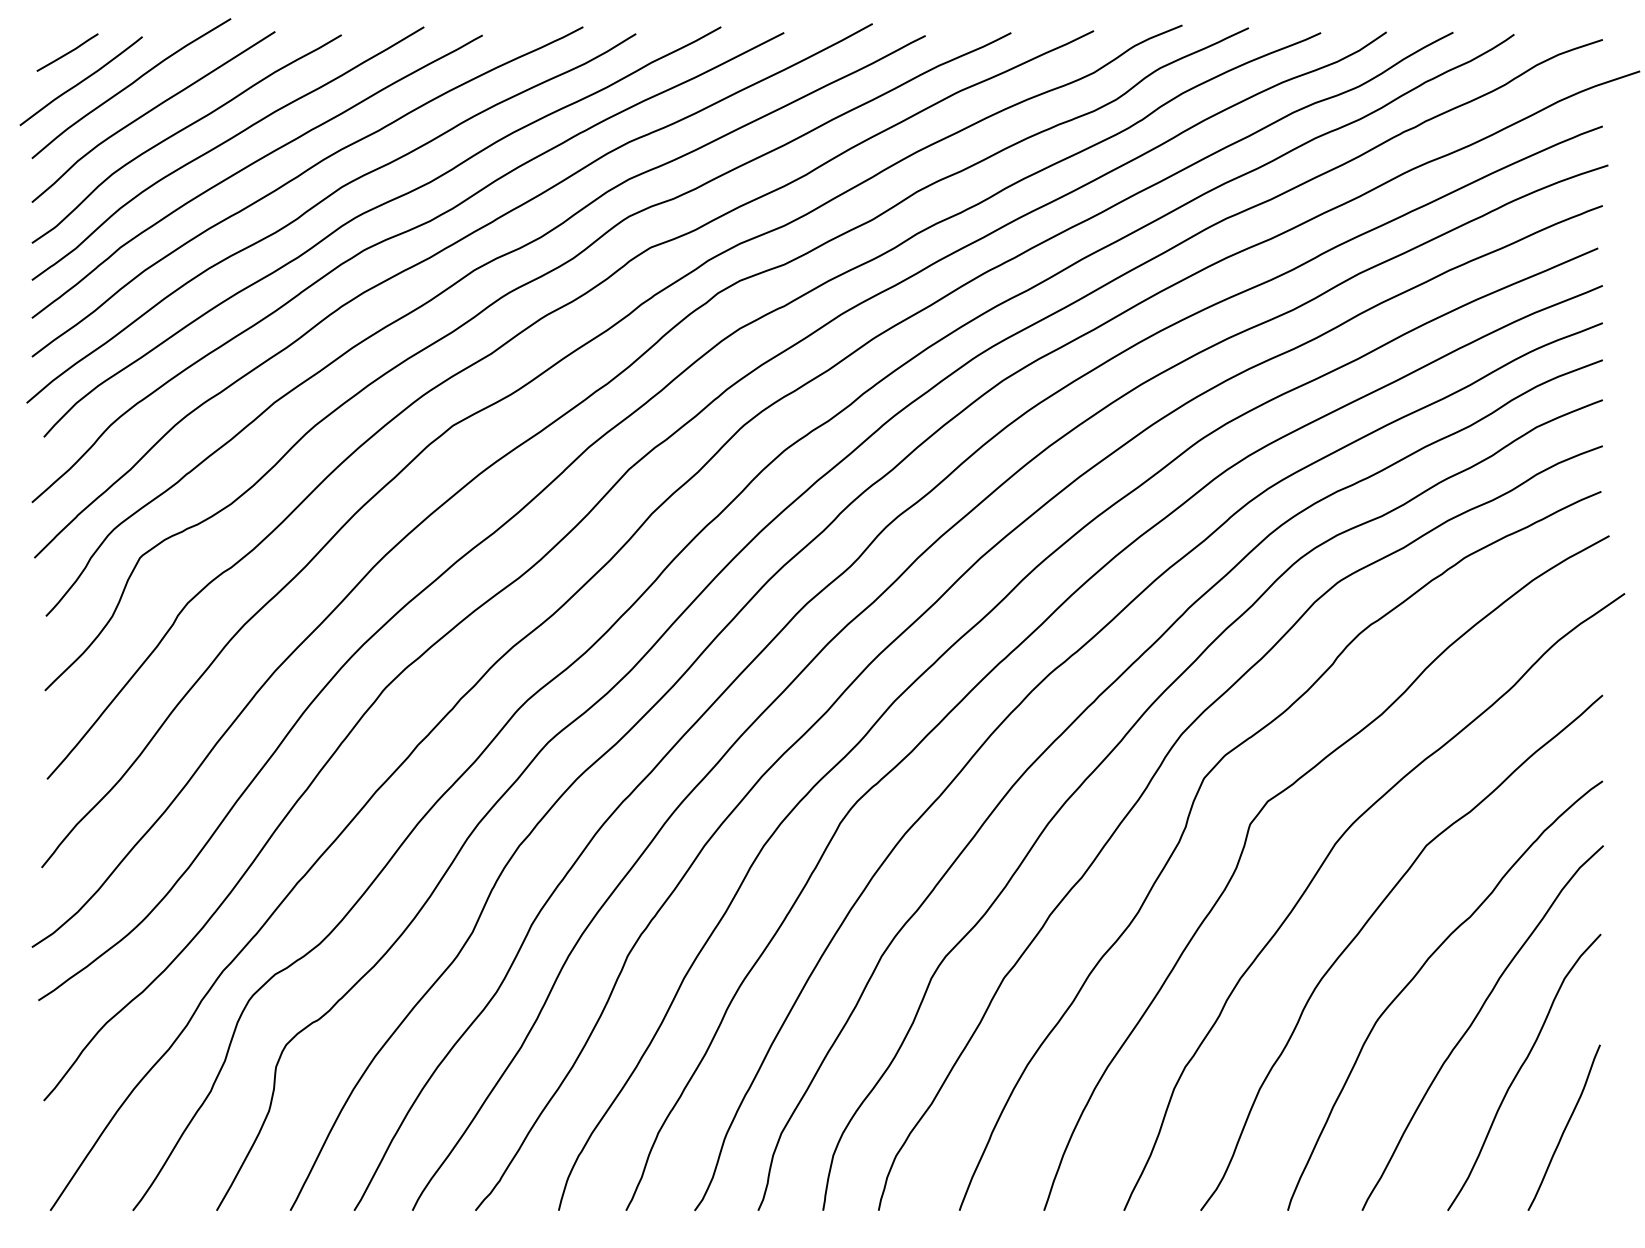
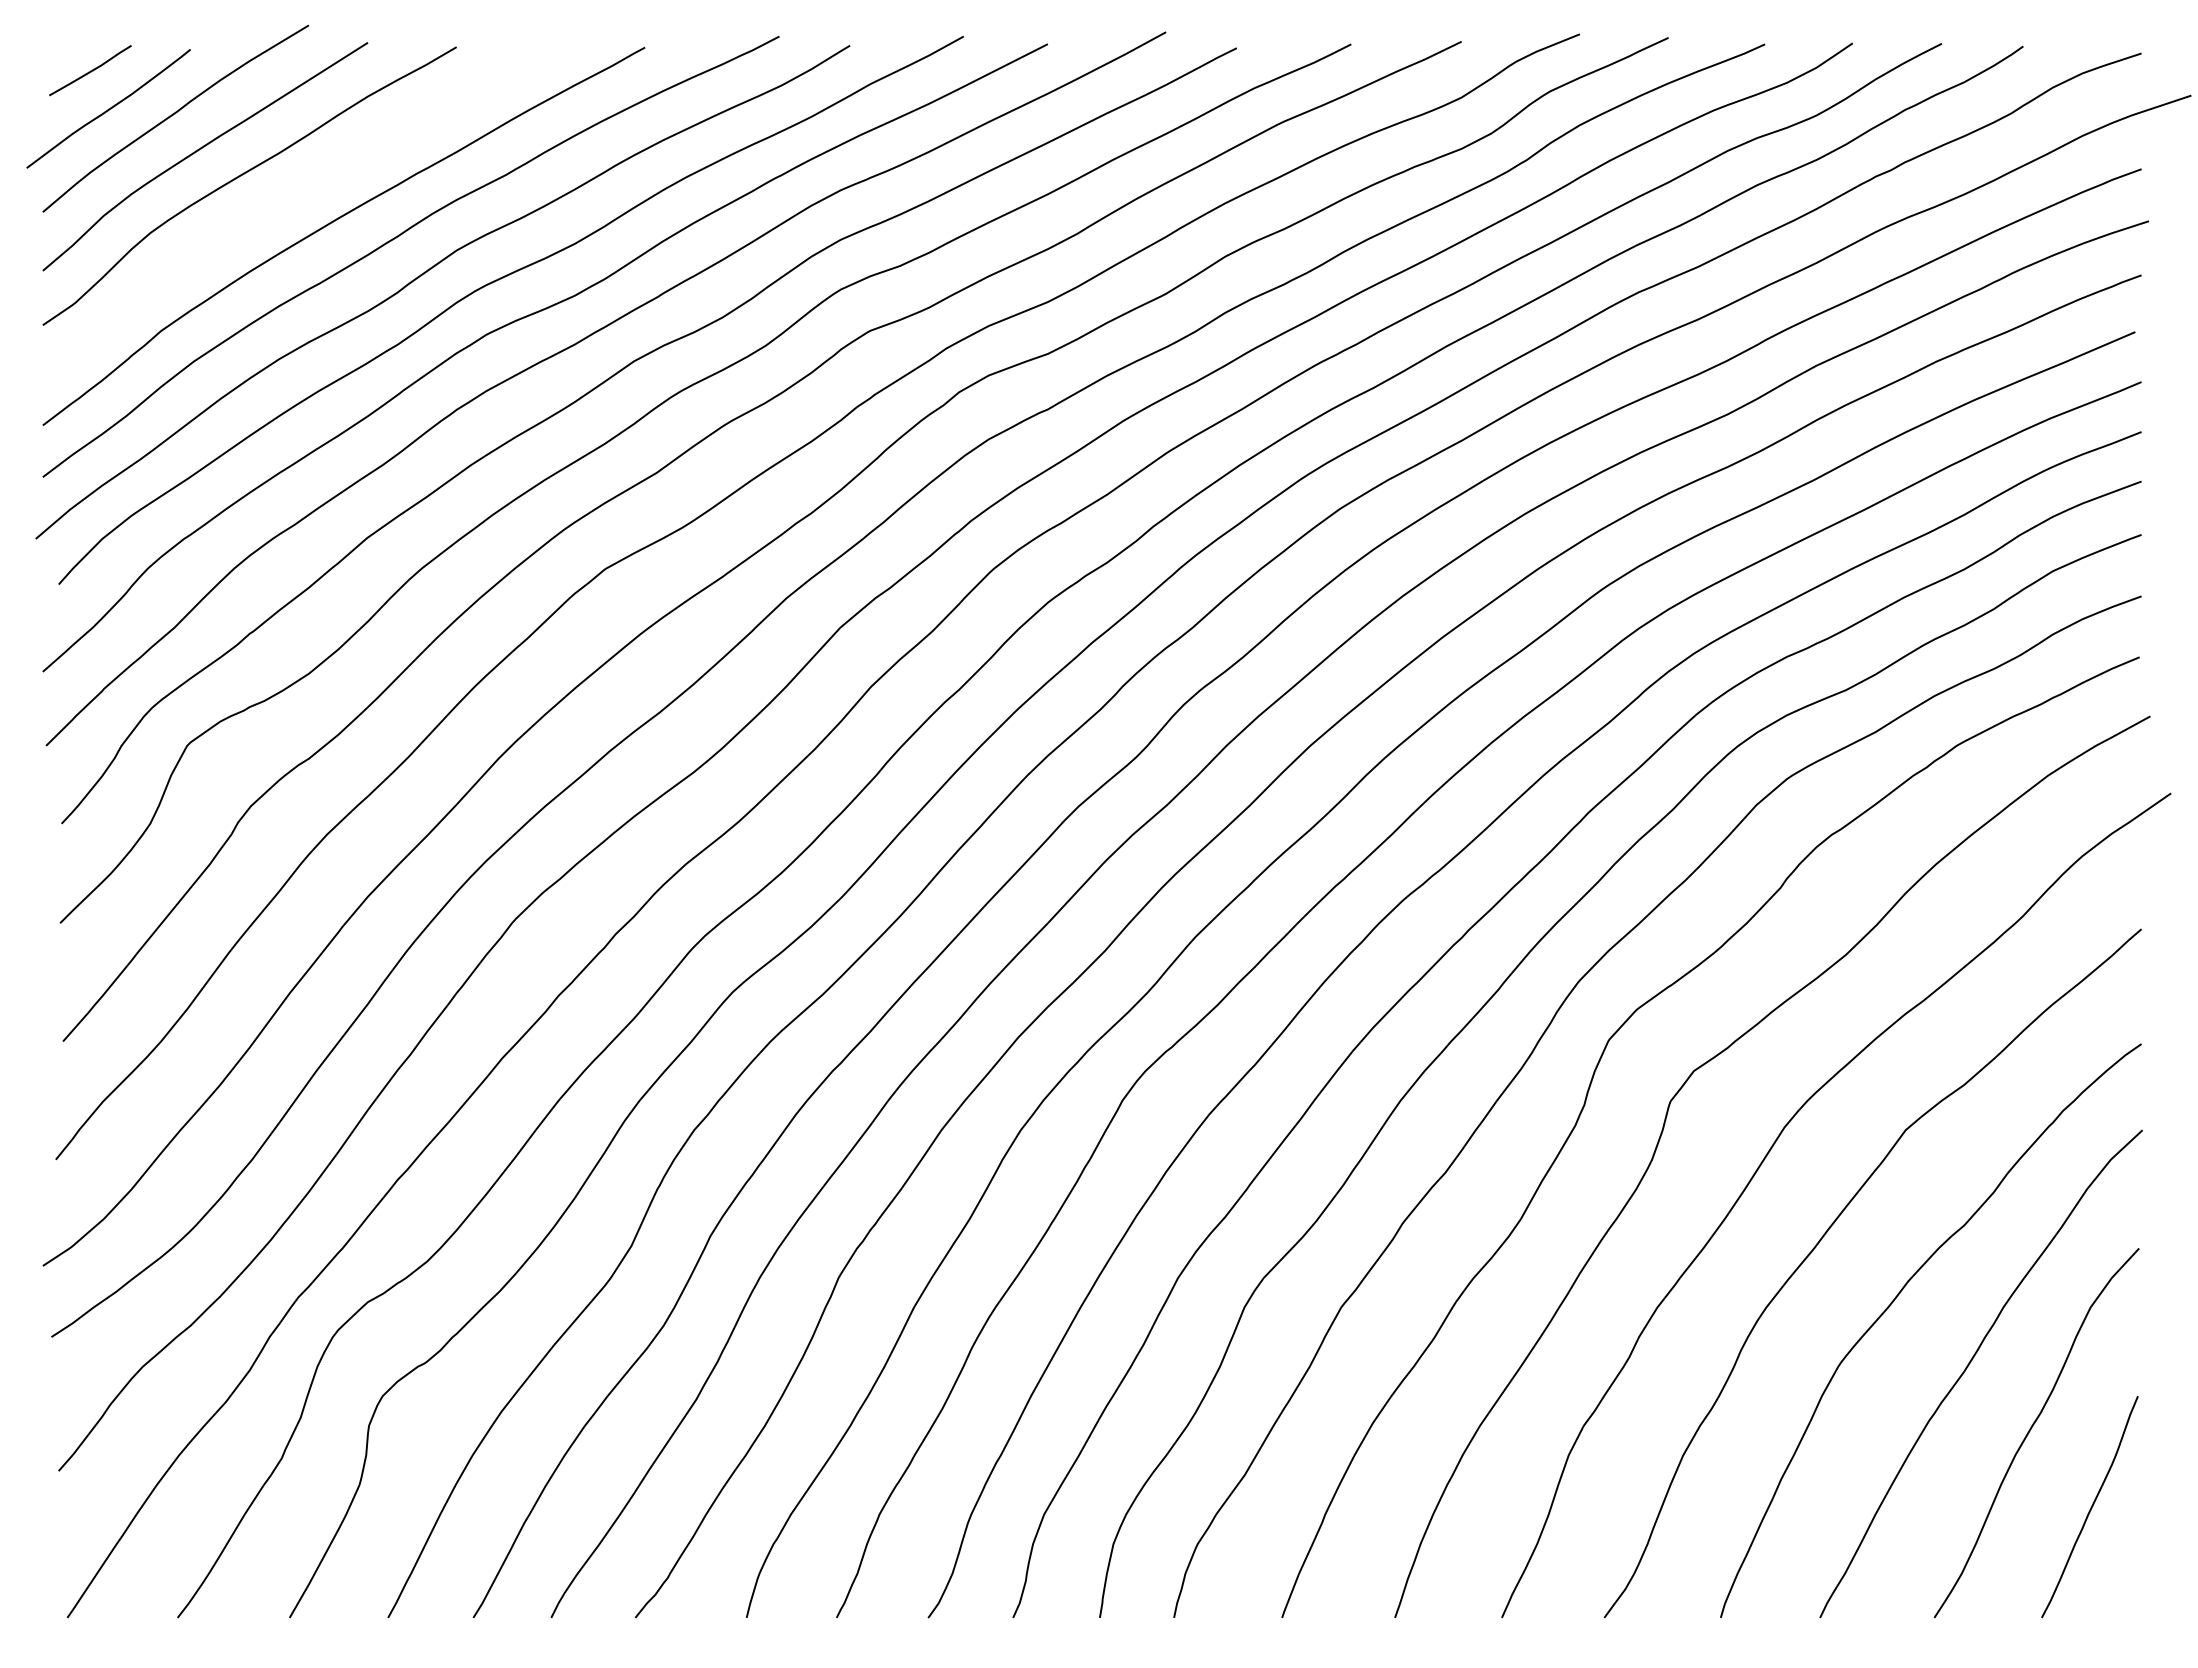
curve: (222, 144) -> (297, 193), removed

